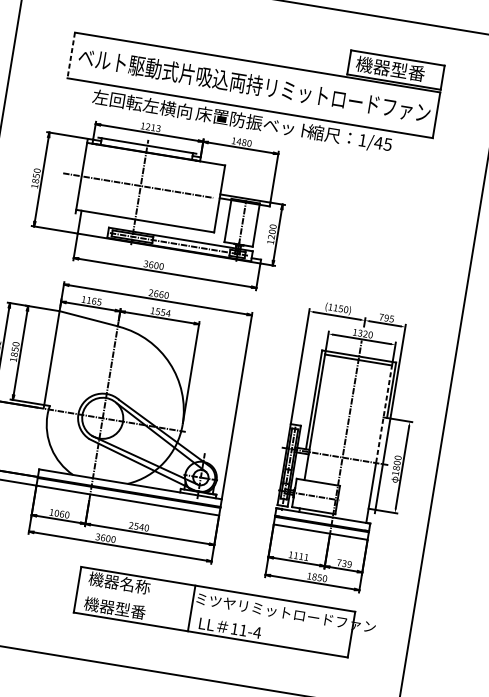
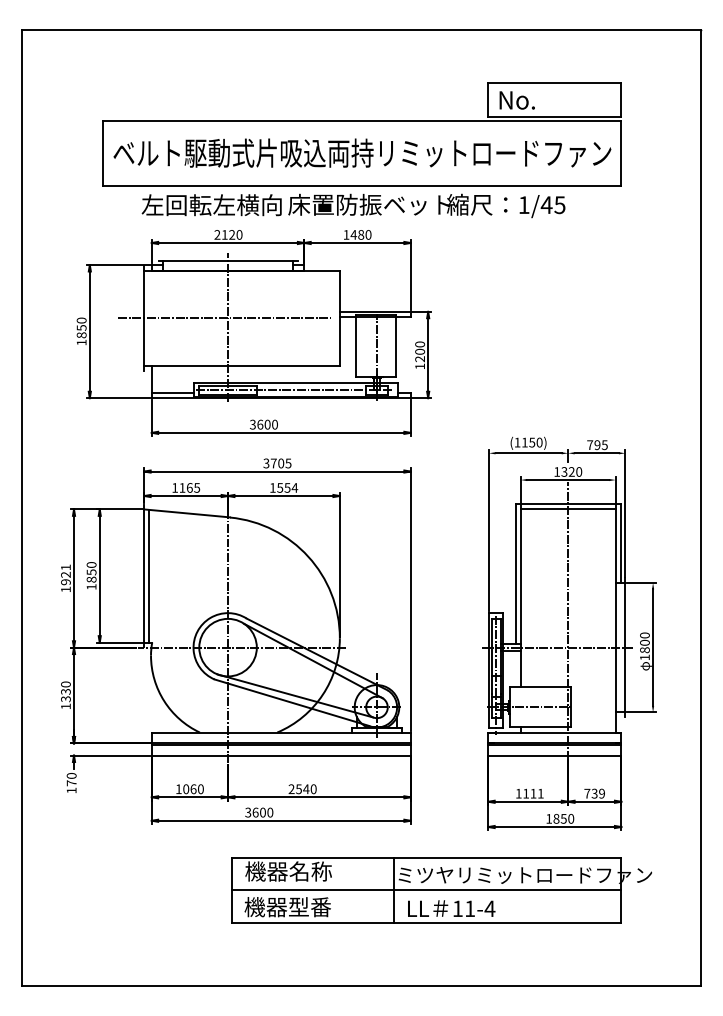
line: (71, 56) -> (102, 154), dashed -> solid
text: (390, 68) -> (546, 99), 機器型番 -> No.
text: (150, 127) -> (228, 234), 1213 -> 2120
line: (93, 231) -> (172, 392), added
text: (158, 294) -> (277, 463), 2660 -> 3705
line: (54, 358) -> (148, 575), added
line: (383, 414) -> (615, 578), dashed -> solid
line: (214, 612) -> (426, 890), added

